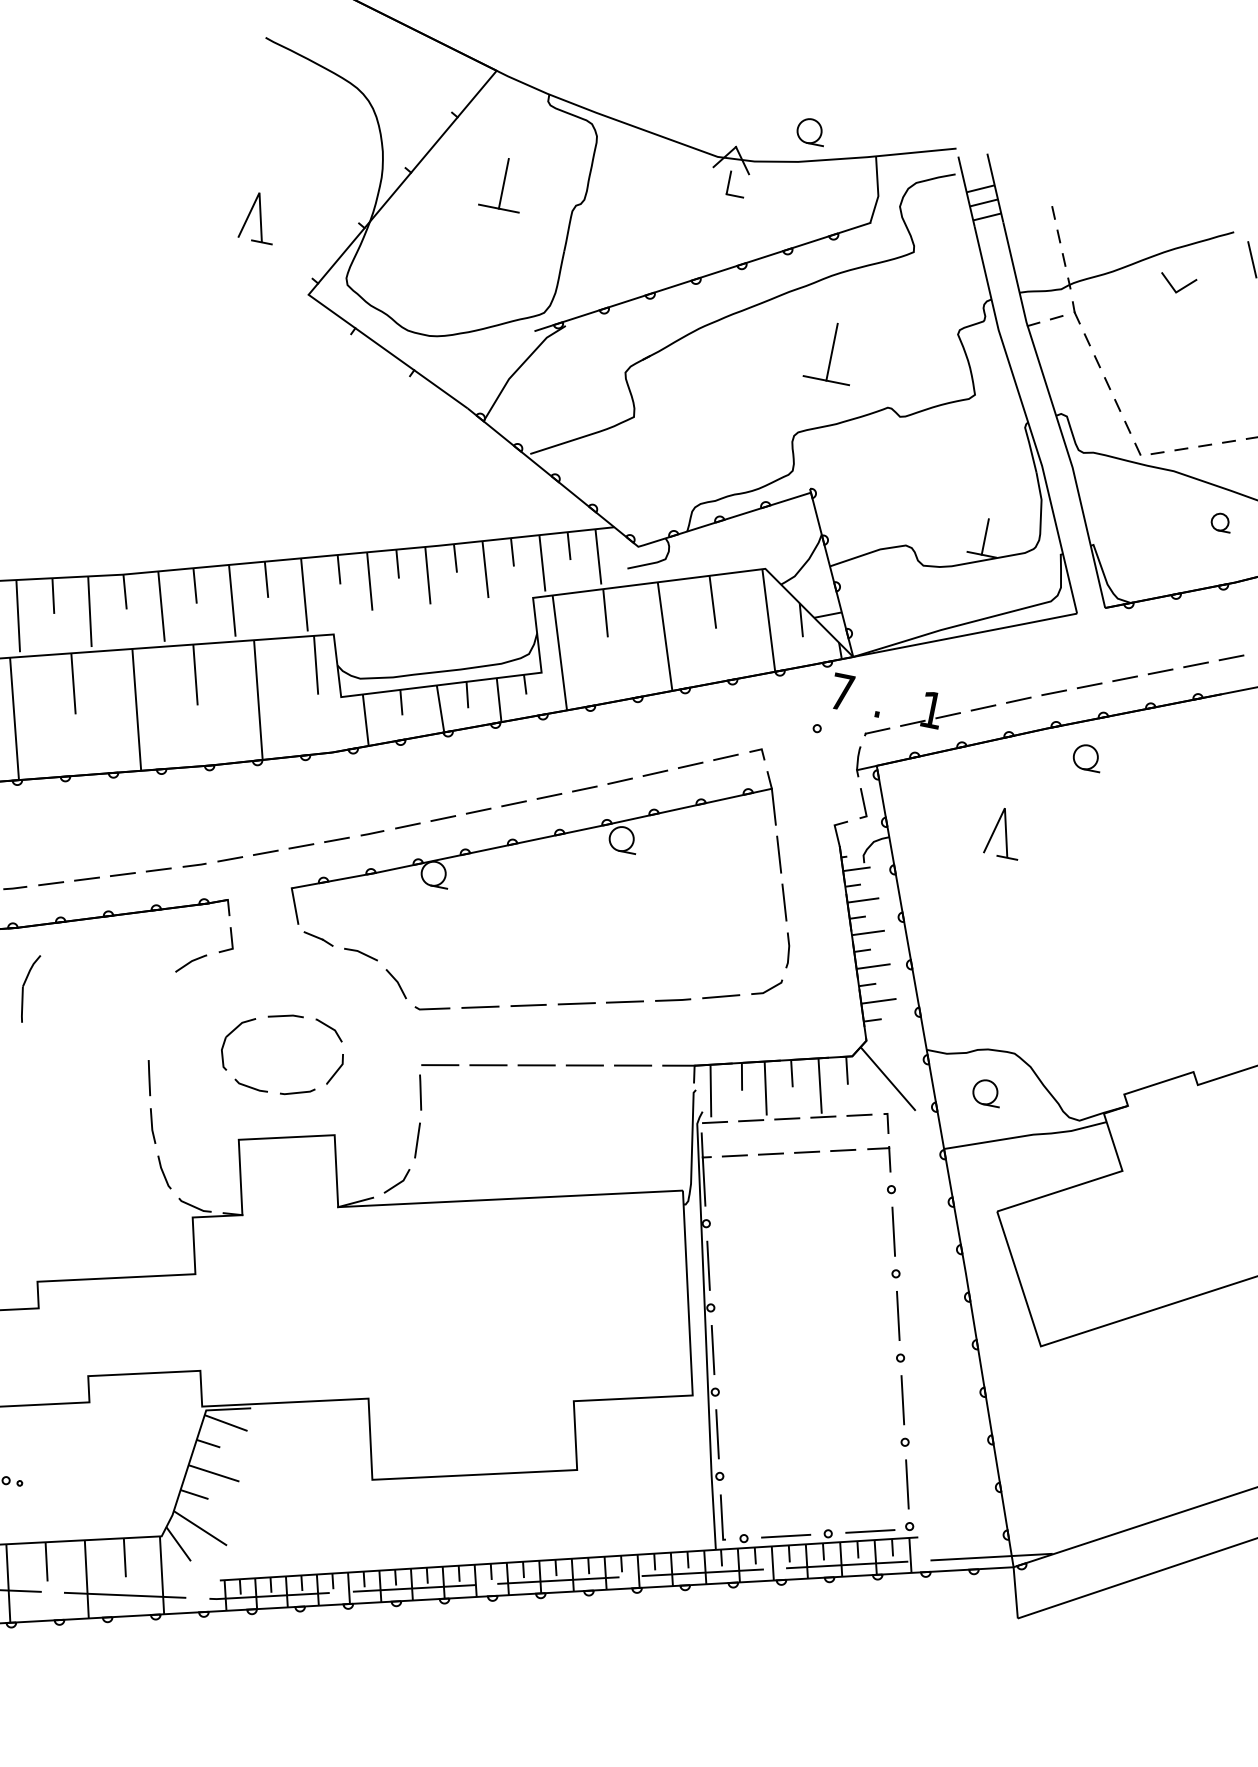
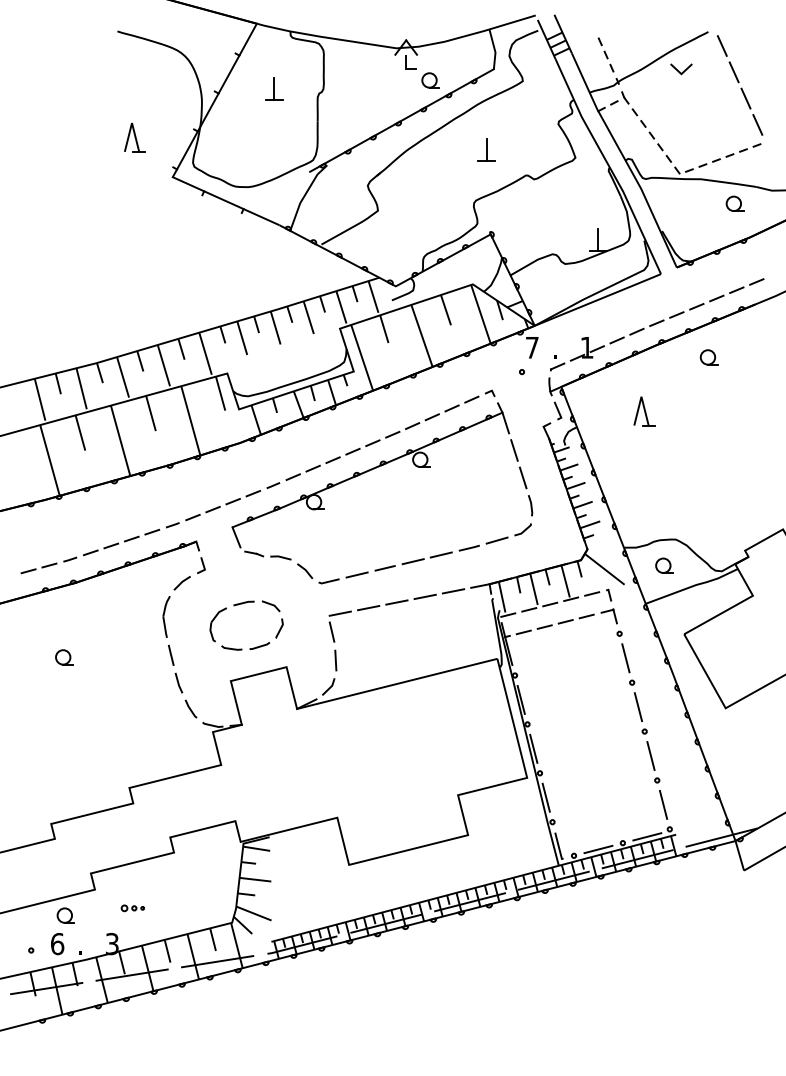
part: (811, 131) -> (430, 80), moved
part: (504, 182) -> (274, 88), size x0.71
part: (831, 352) -> (486, 149), size x0.62
part: (1220, 521) -> (734, 203), size x1.43
part: (1086, 757) -> (708, 357), moved
part: (28, 987) -> (166, 616), moved

